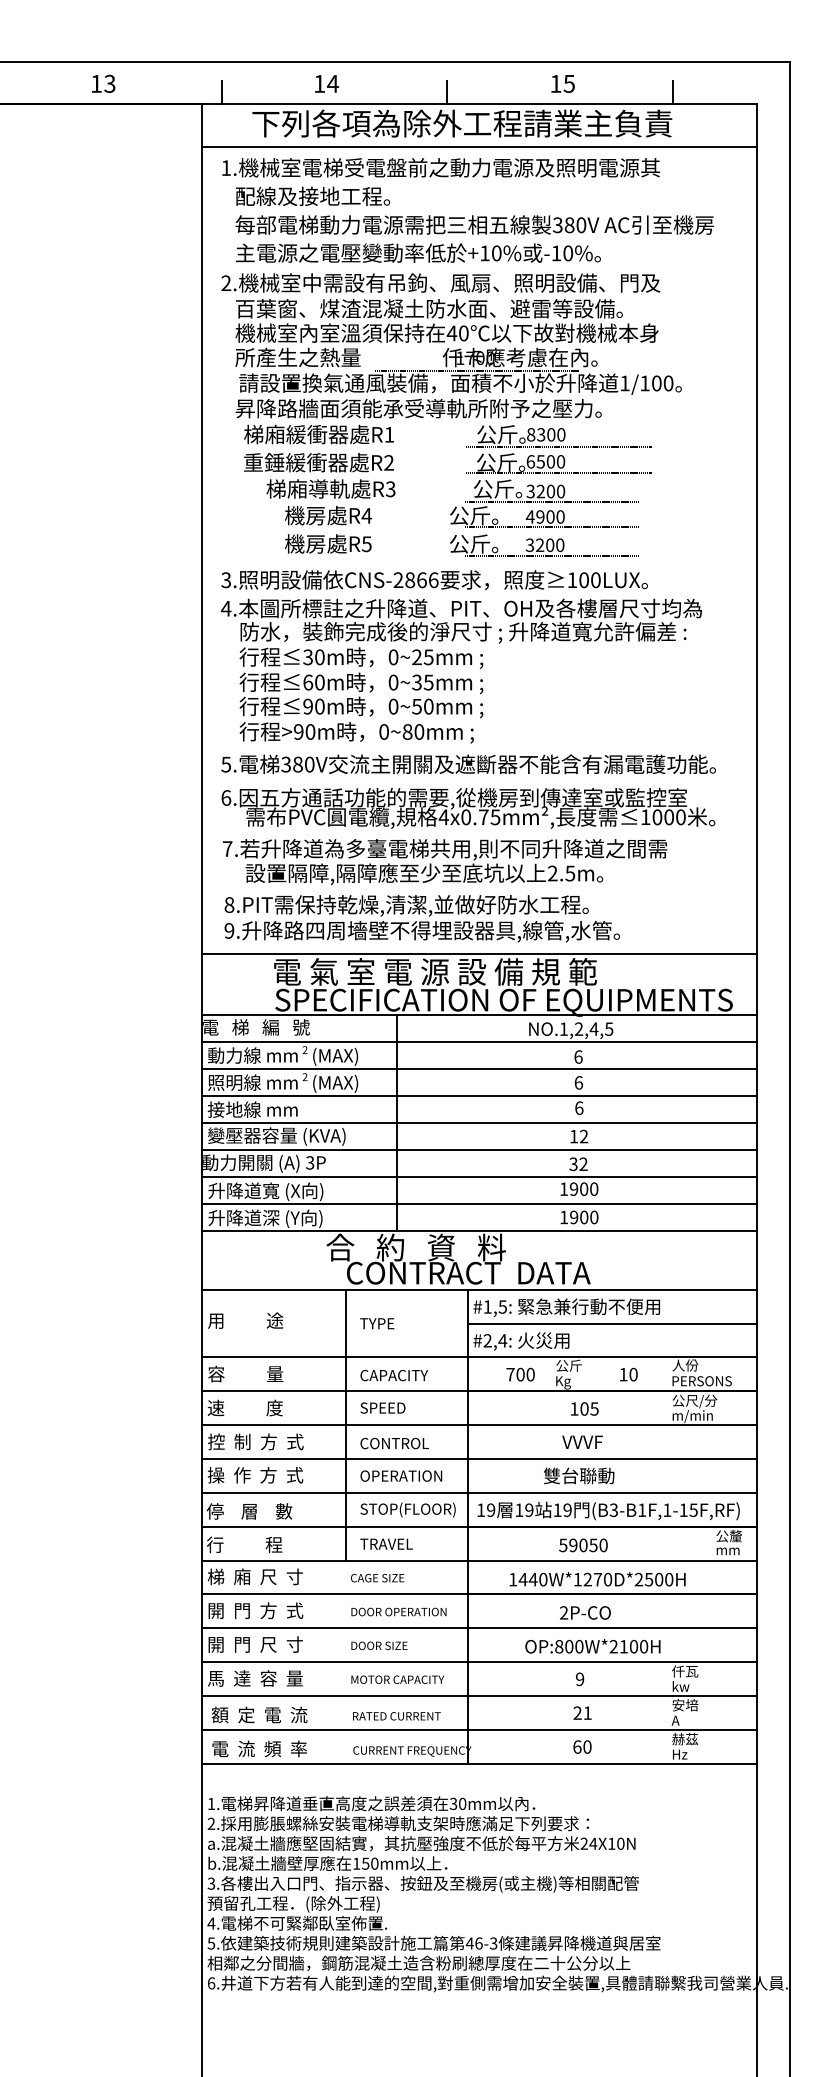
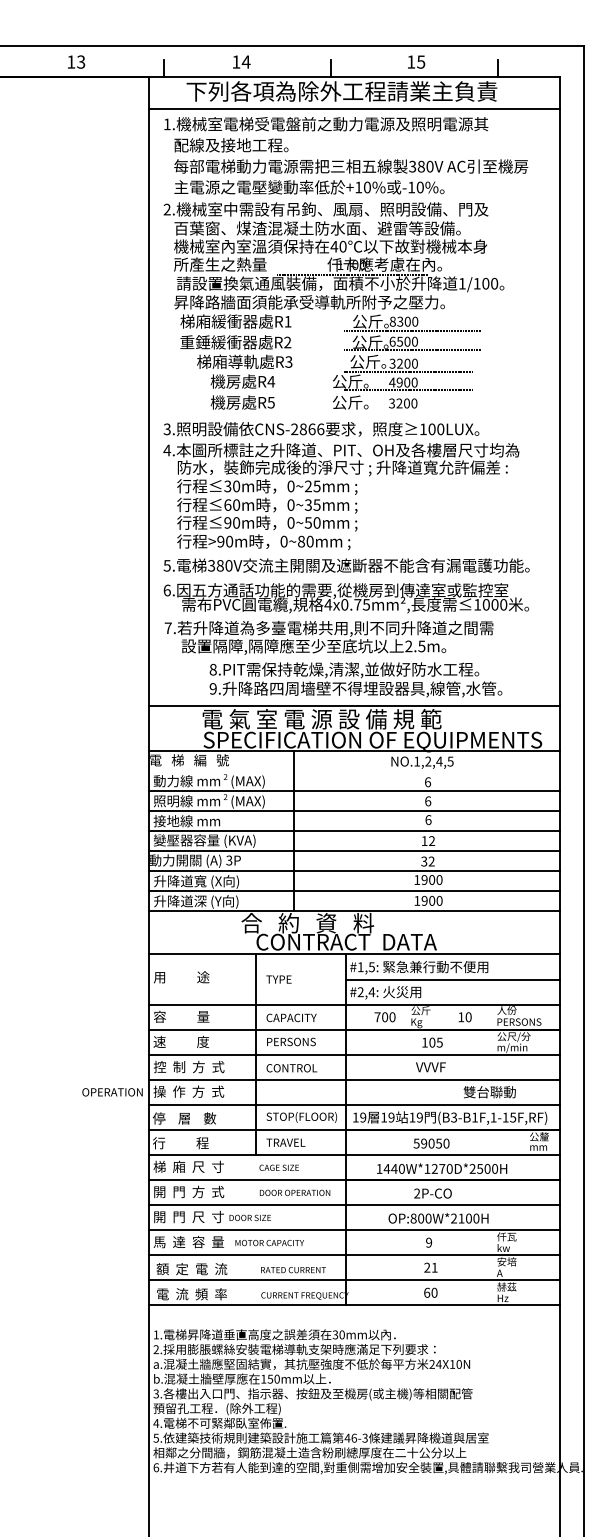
line: (551, 555) -> (407, 411), removed
text: (421, 918) -> (355, 679), moved
line: (479, 1042) -> (354, 771), removed
text: (393, 1407) -> (291, 1041), SPEED -> PERSONS
text: (401, 1475) -> (112, 1091), moved
text: (579, 1475) -> (490, 1091), moved
text: (379, 1645) -> (250, 1217), moved
text: (397, 1679) -> (269, 1242), moved

